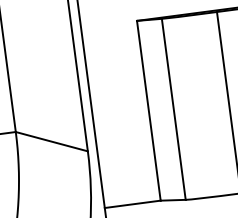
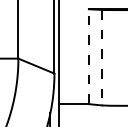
line: (172, 109) -> (101, 57), solid -> dashed
line: (148, 110) -> (88, 56), solid -> dashed

